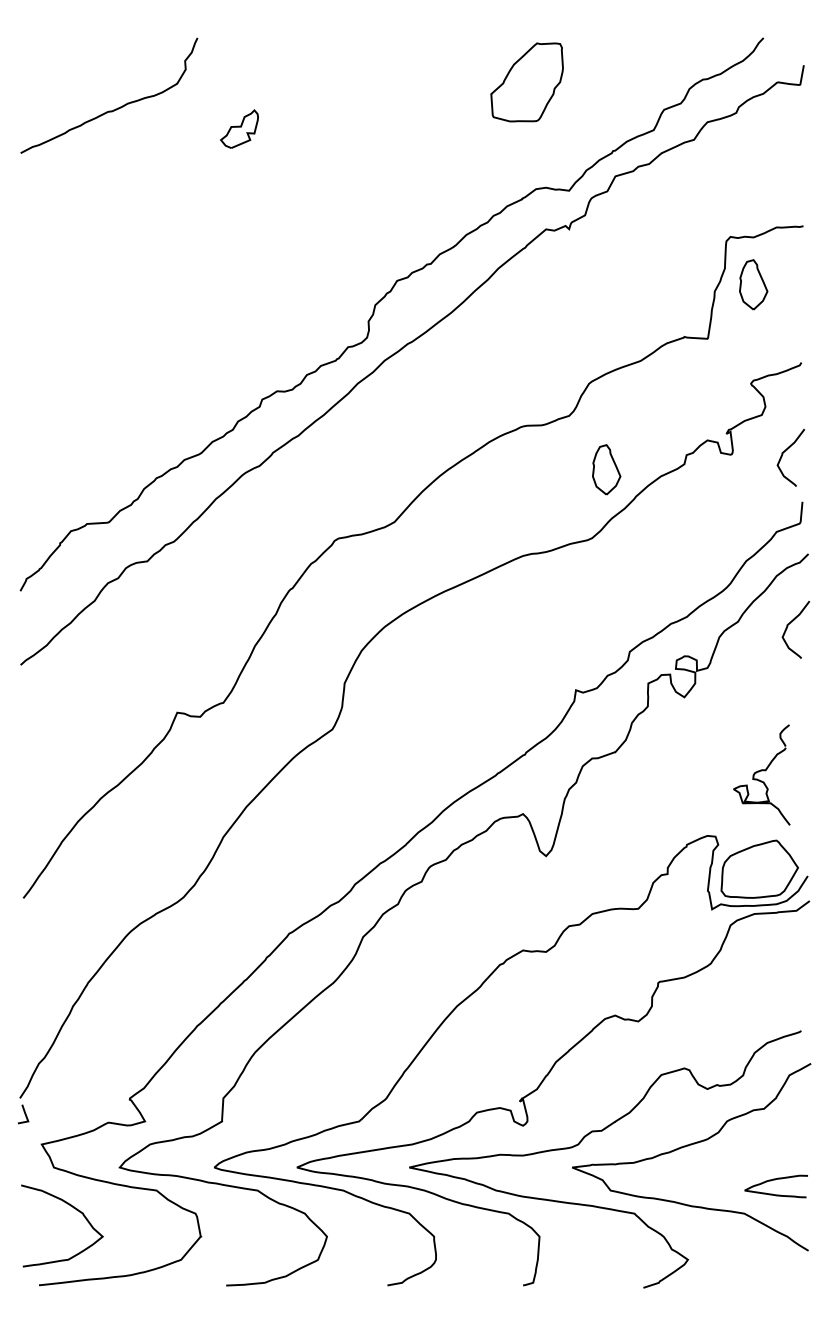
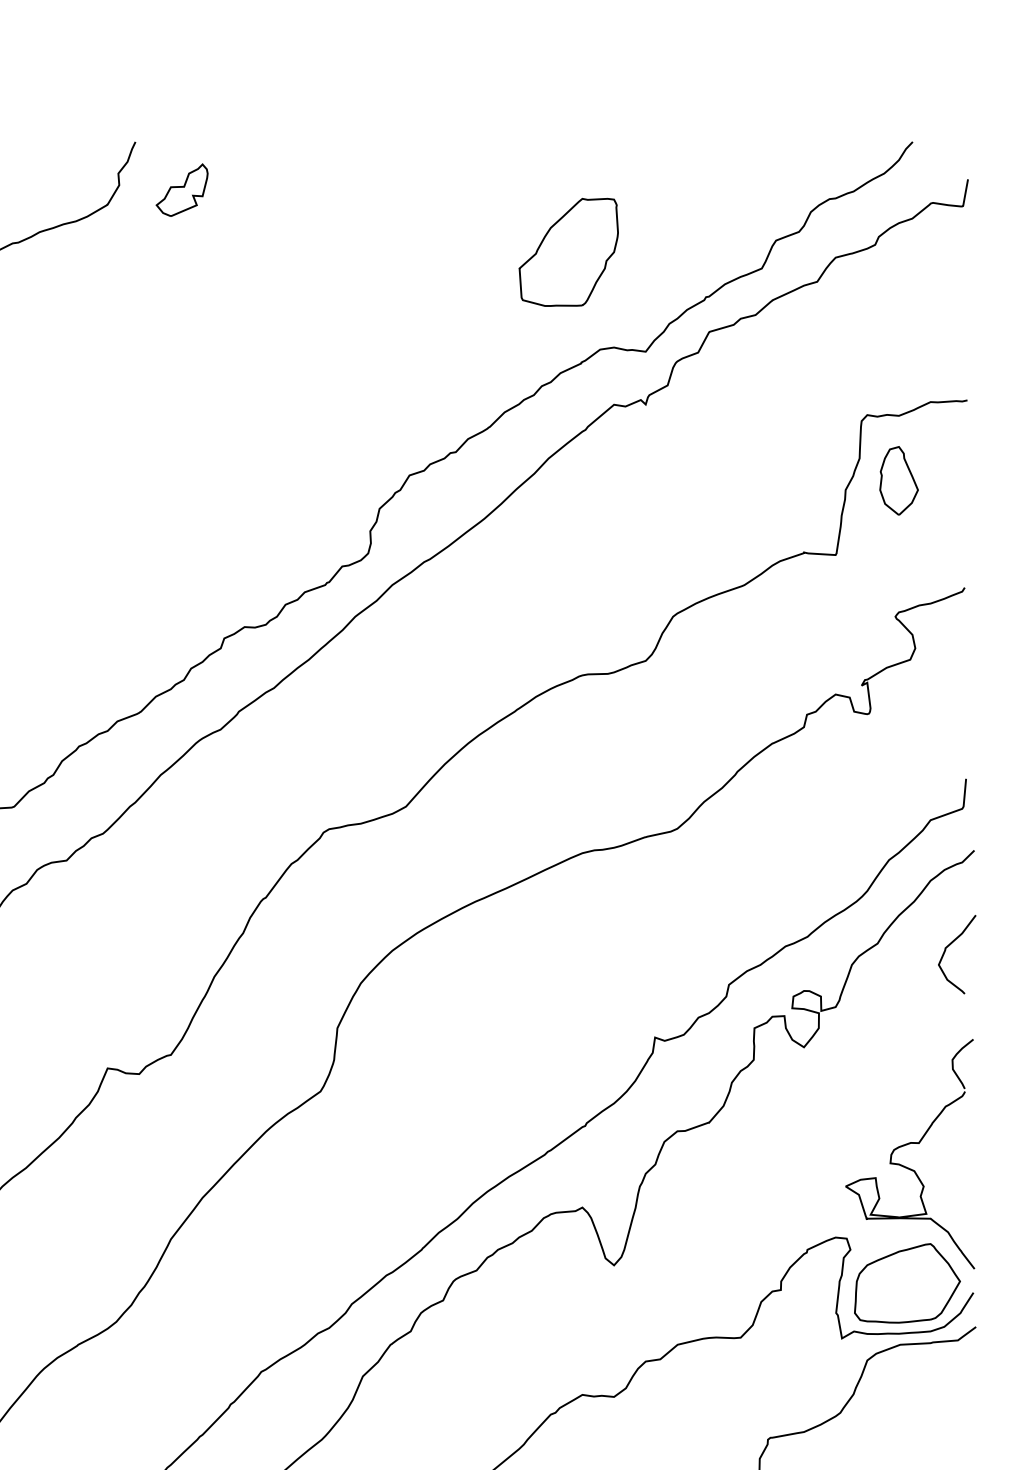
part: (526, 82) -> (567, 252), moved
part: (239, 128) -> (182, 189), moved
curve: (787, 450) -> (945, 708), removed
part: (606, 469) -> (696, 734), removed
part: (761, 774) -> (909, 1153), size x1.67

